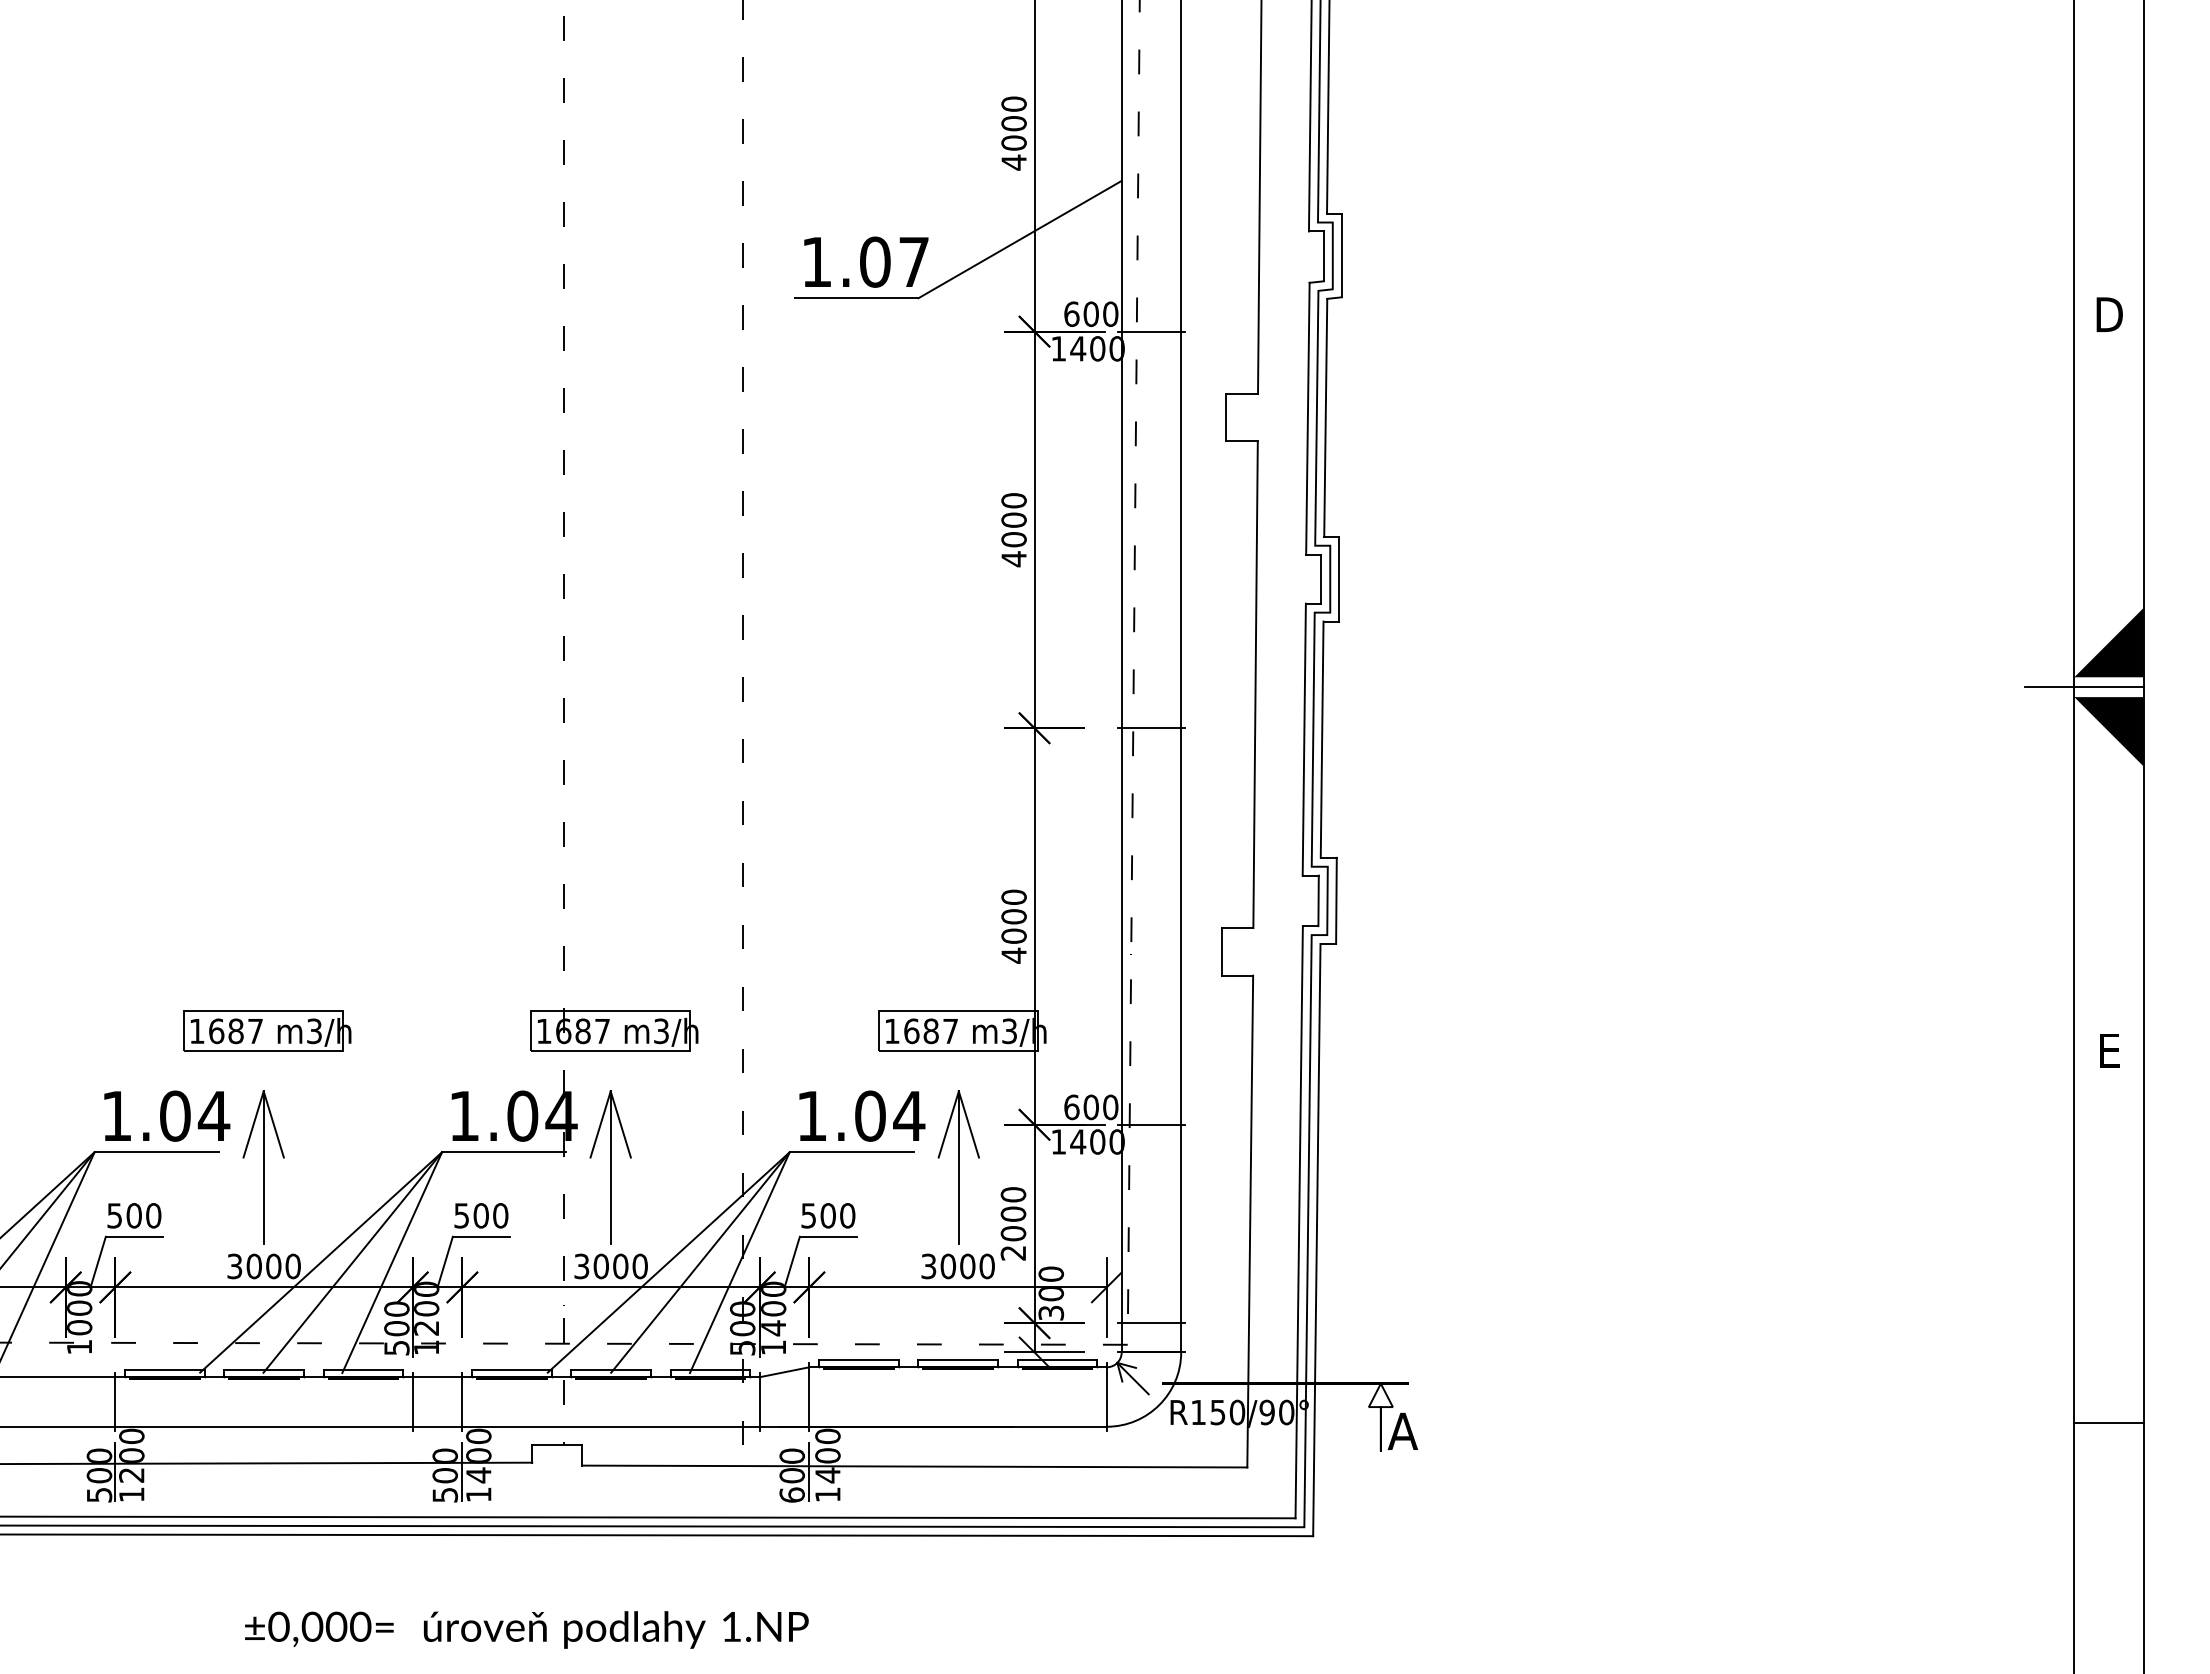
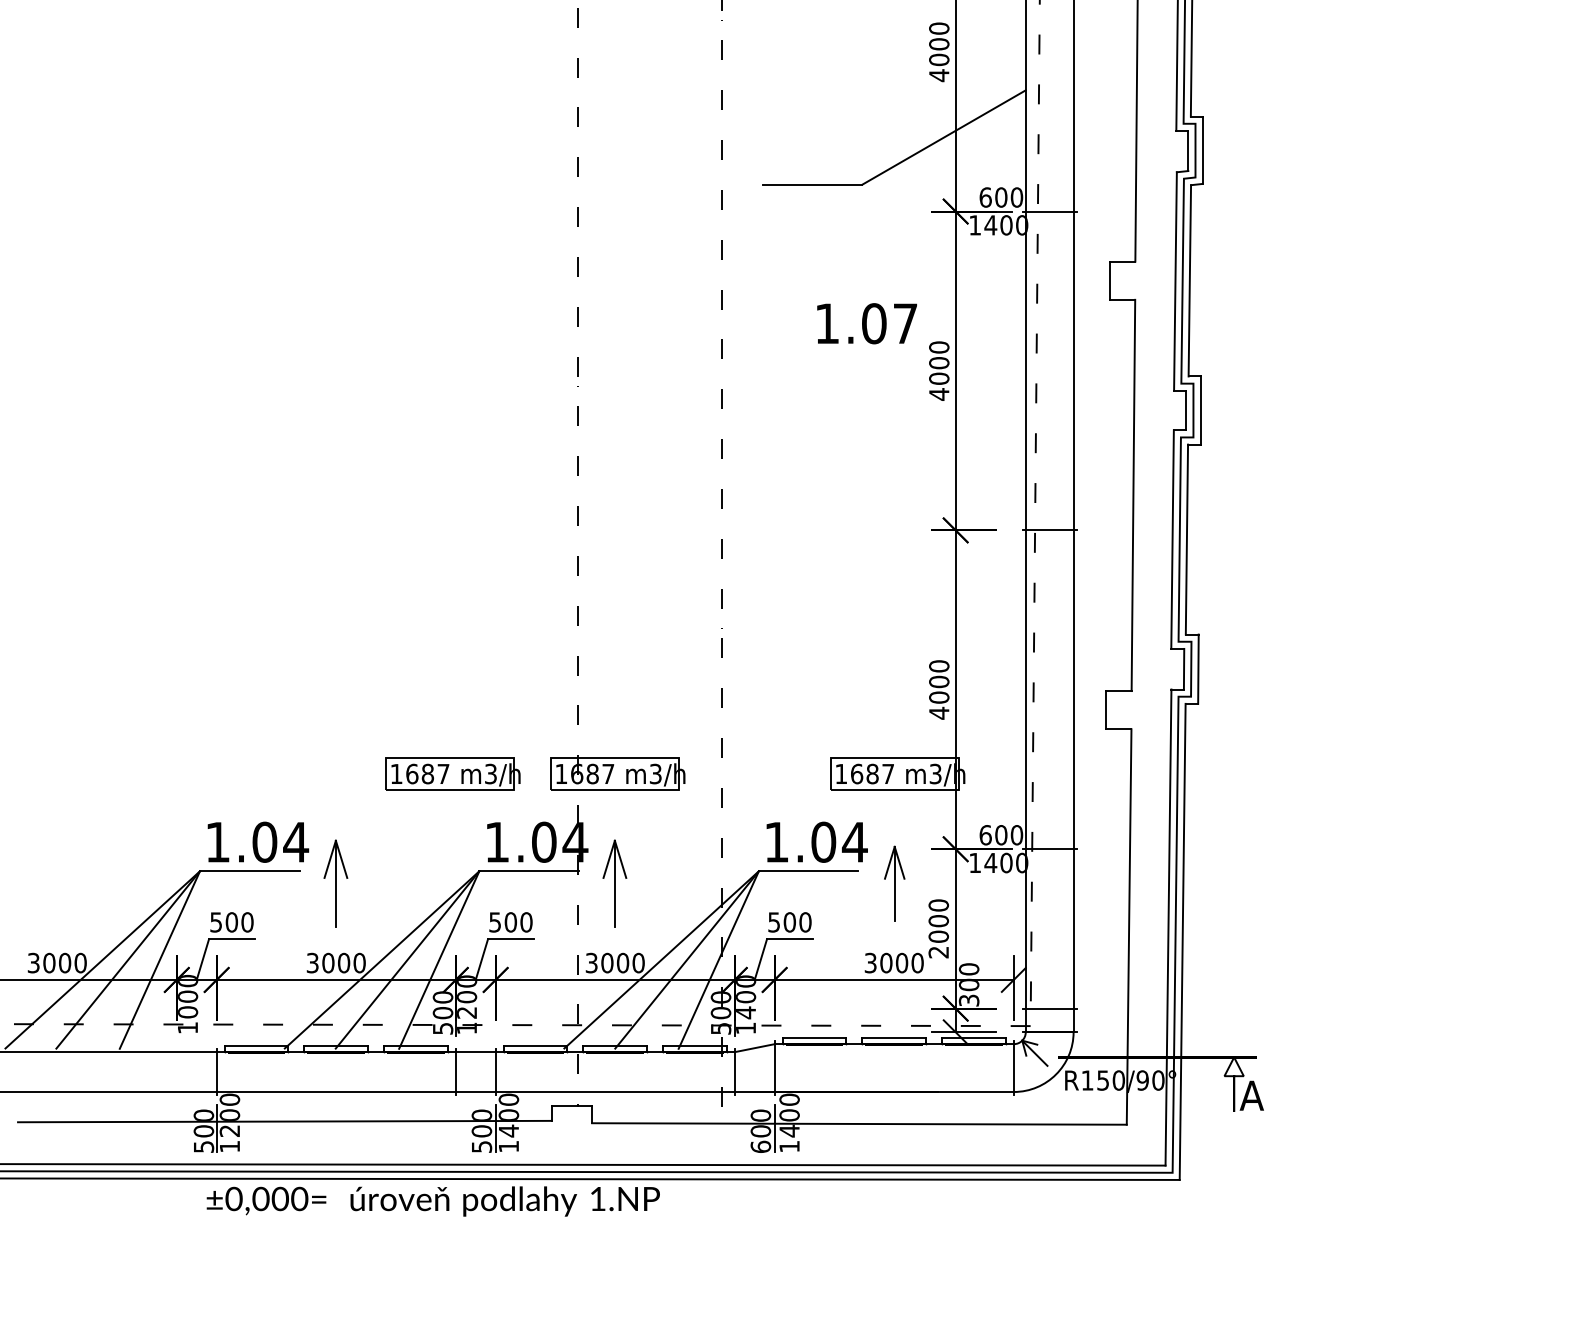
text: (866, 261) -> (867, 323), moved
part: (267, 1030) -> (453, 773), moved
part: (263, 1167) -> (335, 883), size x0.7
part: (610, 1167) -> (614, 883), size x0.7
part: (958, 1167) -> (894, 883), size x0.6
text: (526, 1629) -> (433, 1201), moved

